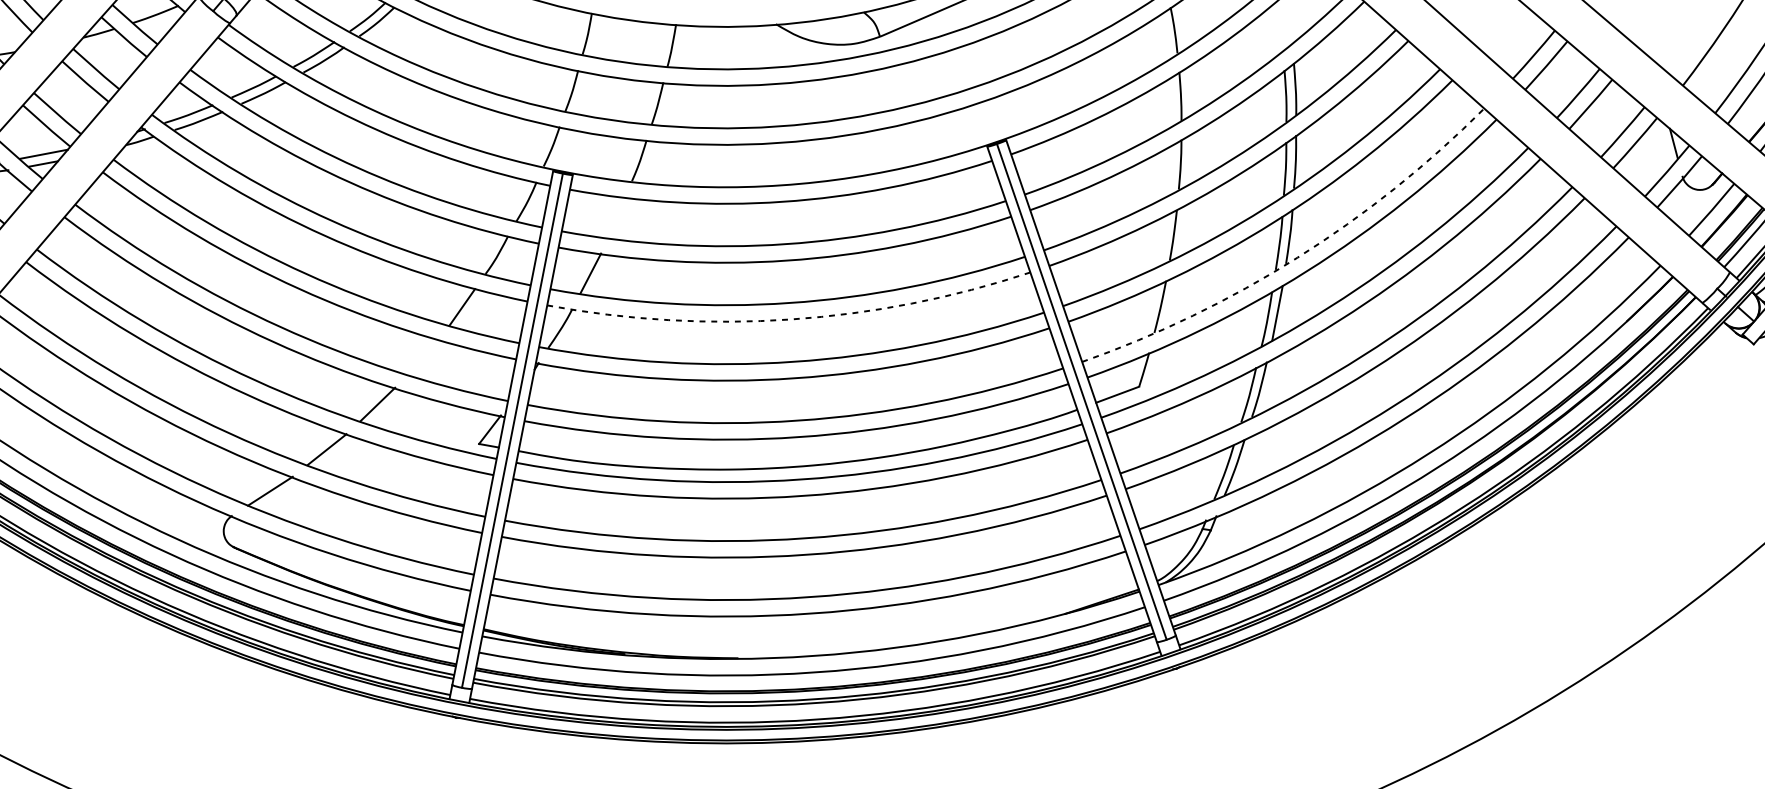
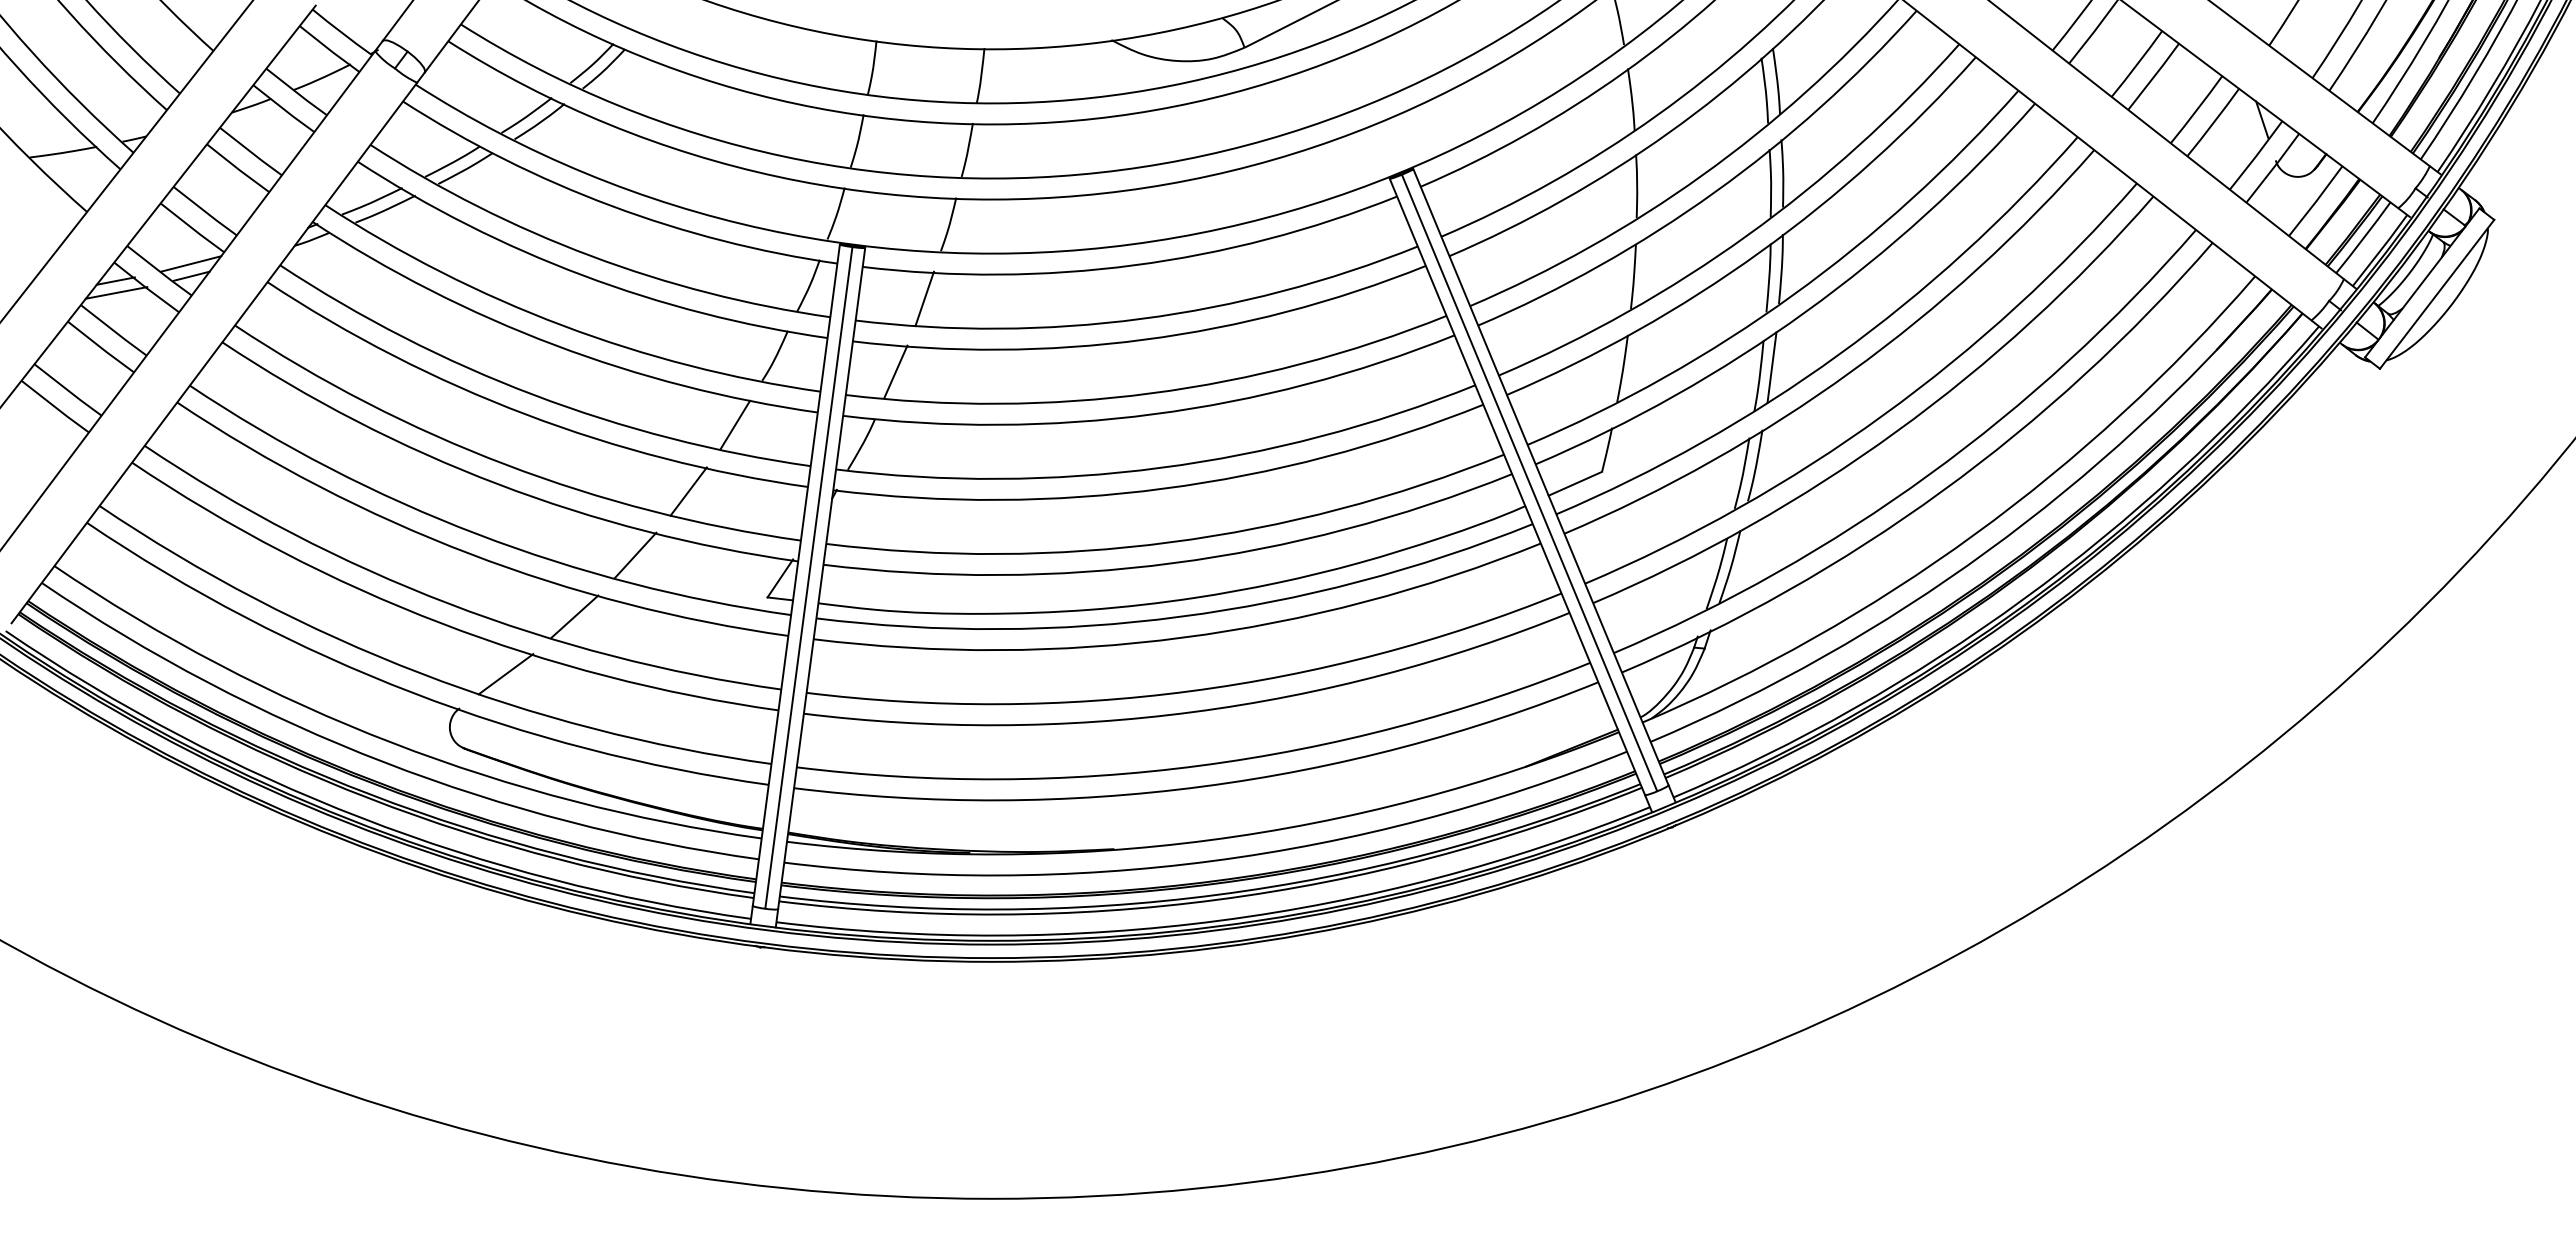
line: (616, 217) -> (924, 298), added
arc: (1297, 257) -> (1792, 295), dashed -> solid
arc: (790, 319) -> (1153, 414), dashed -> solid
line: (422, 357) -> (688, 491), added

